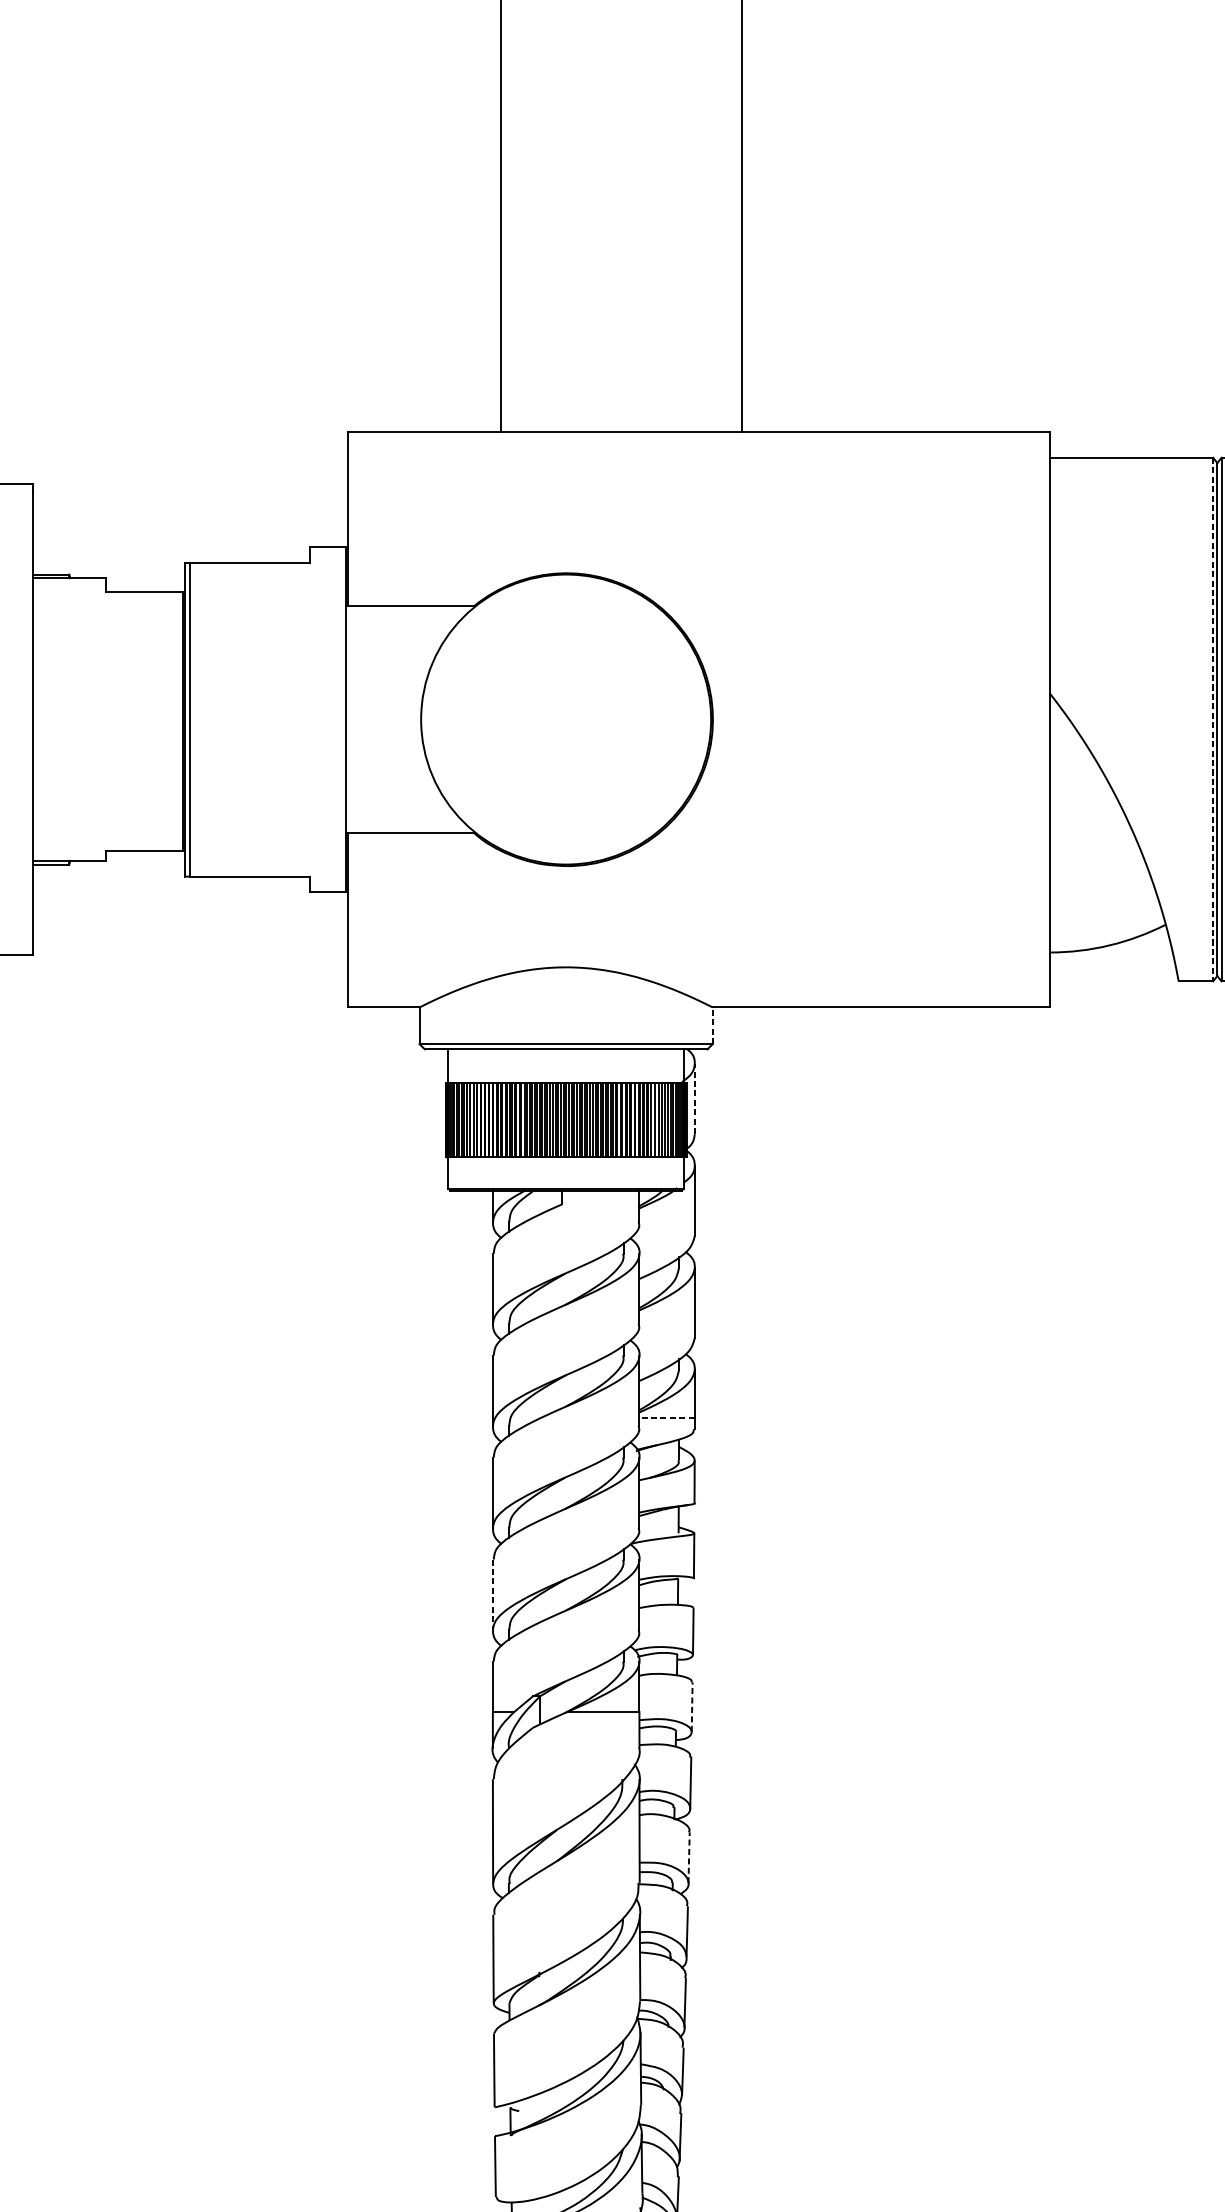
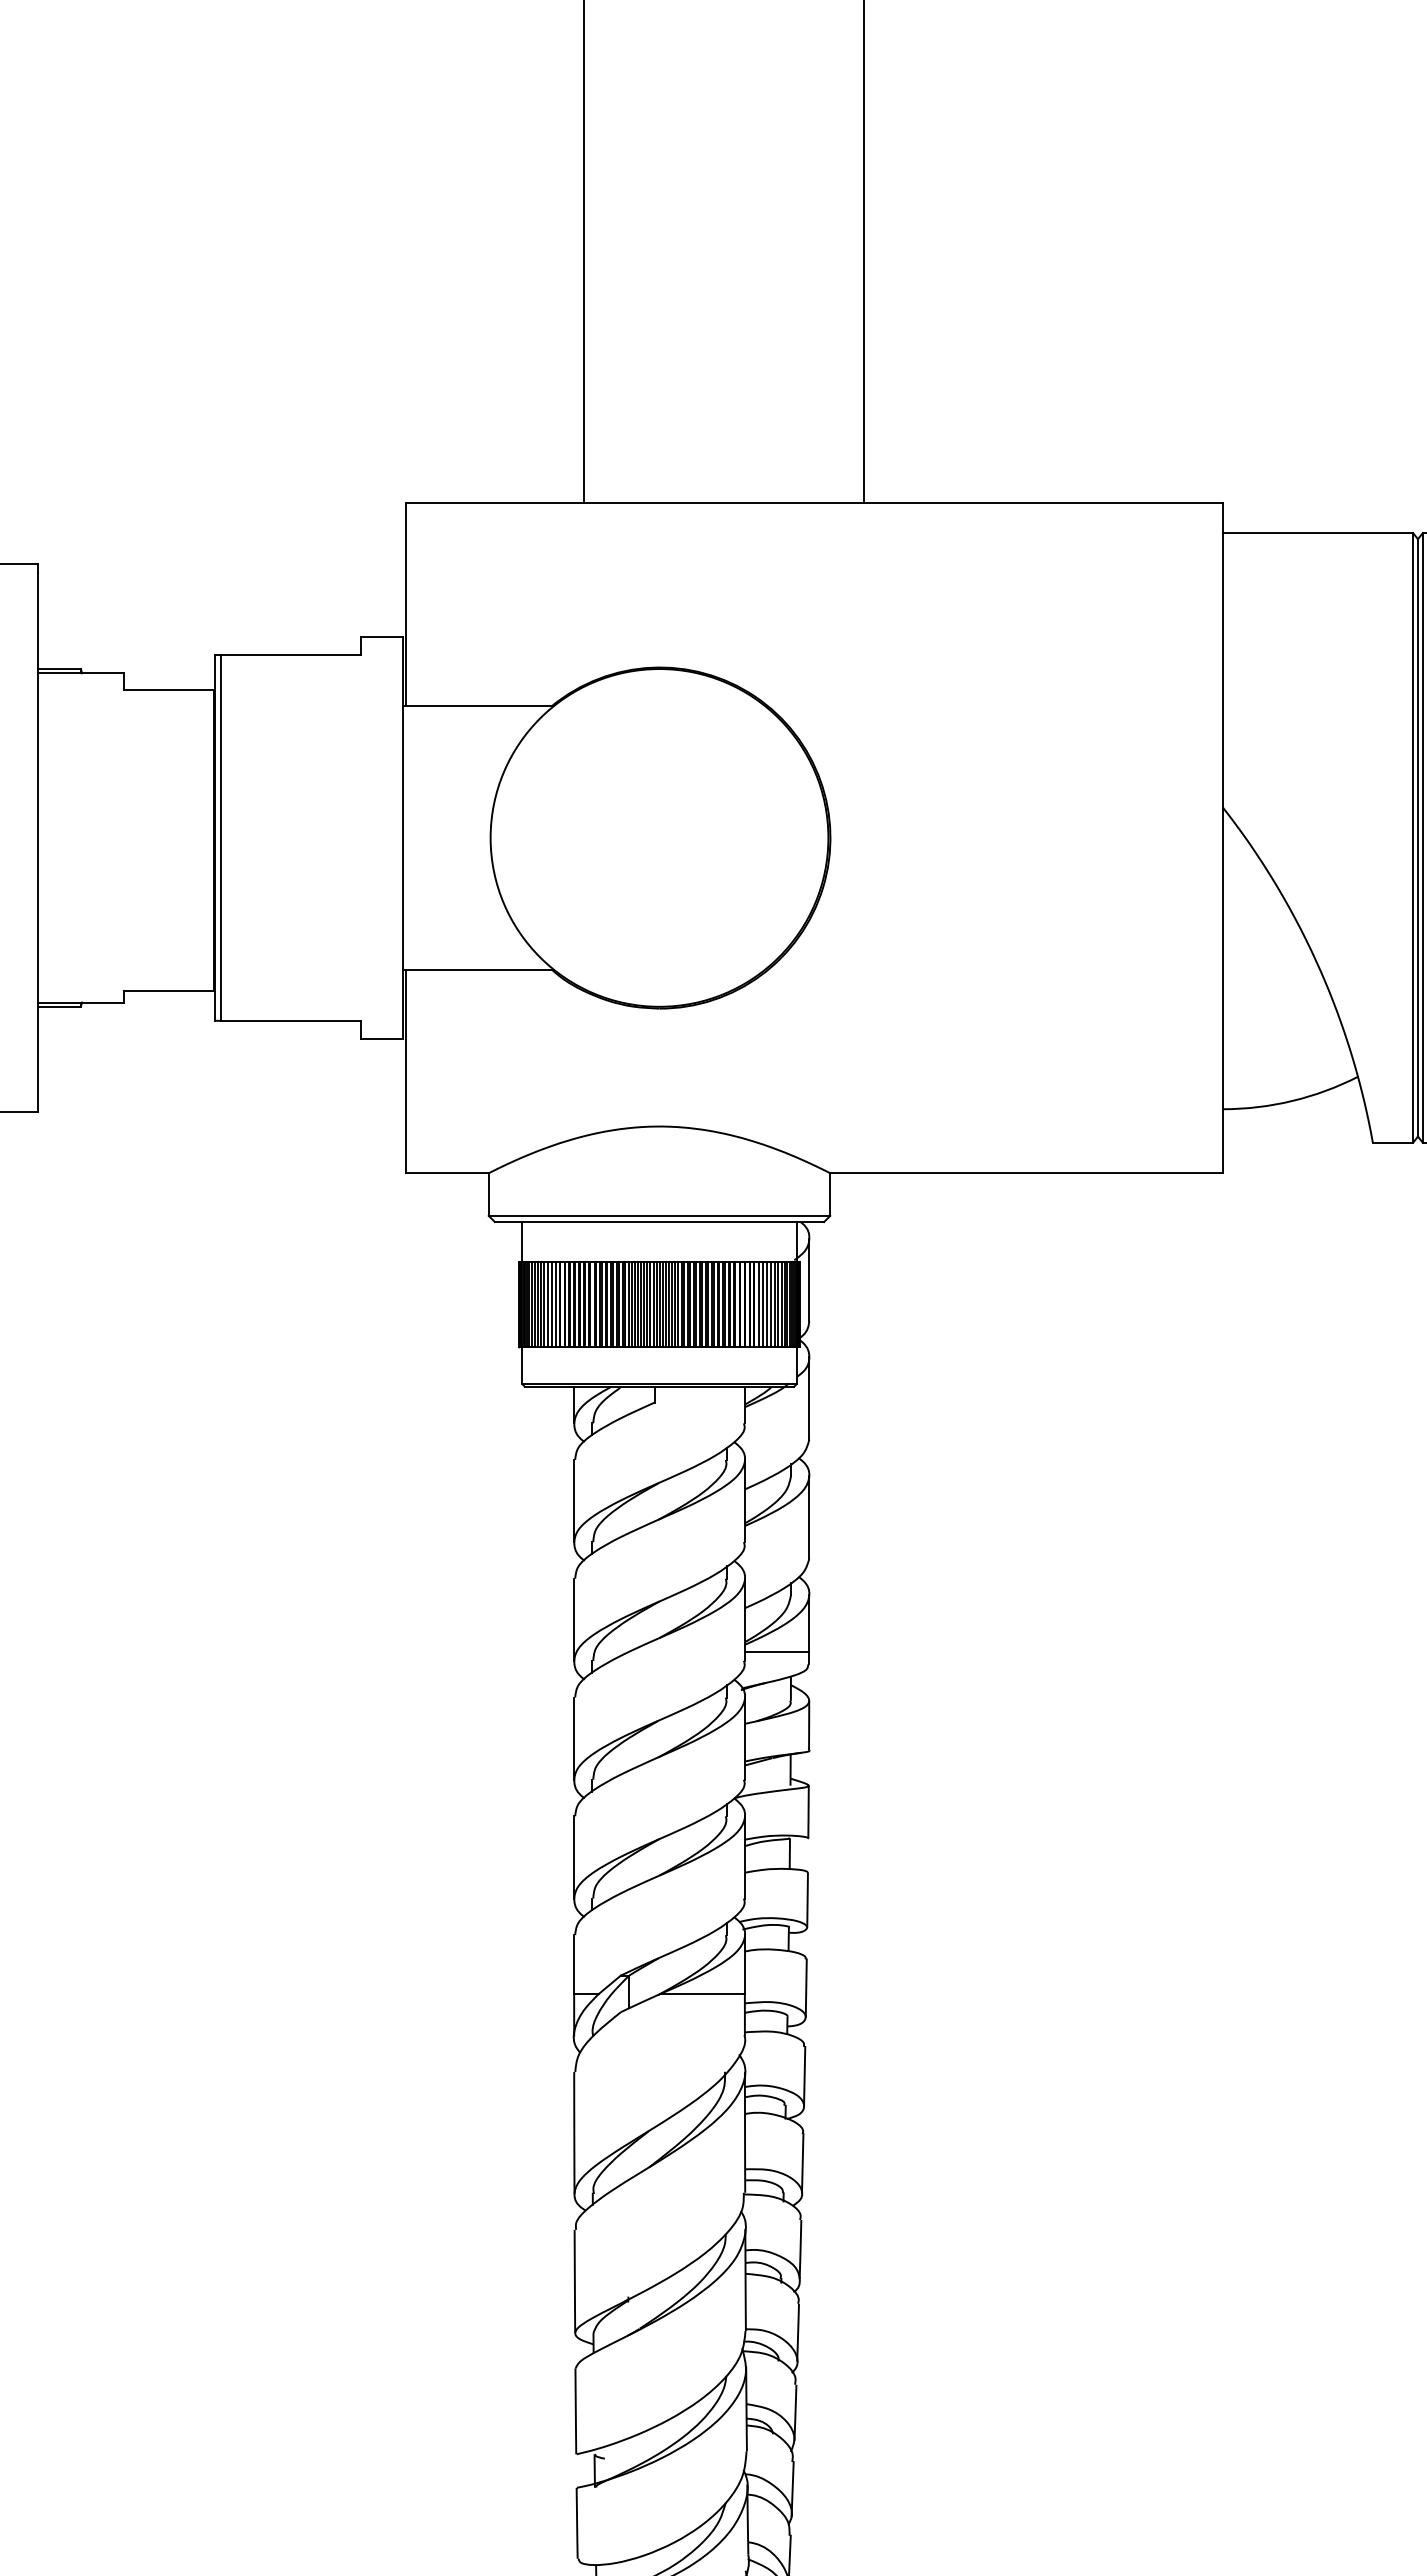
line: (1213, 719) -> (1413, 837), dashed -> solid
line: (712, 1025) -> (830, 1194), dashed -> solid
line: (694, 1098) -> (809, 1279), dashed -> solid
line: (666, 1418) -> (776, 1651), dashed -> solid
line: (493, 1594) -> (574, 1857), dashed -> solid
line: (692, 1707) -> (806, 1988), dashed -> solid
line: (688, 1857) -> (802, 2163), dashed -> solid

